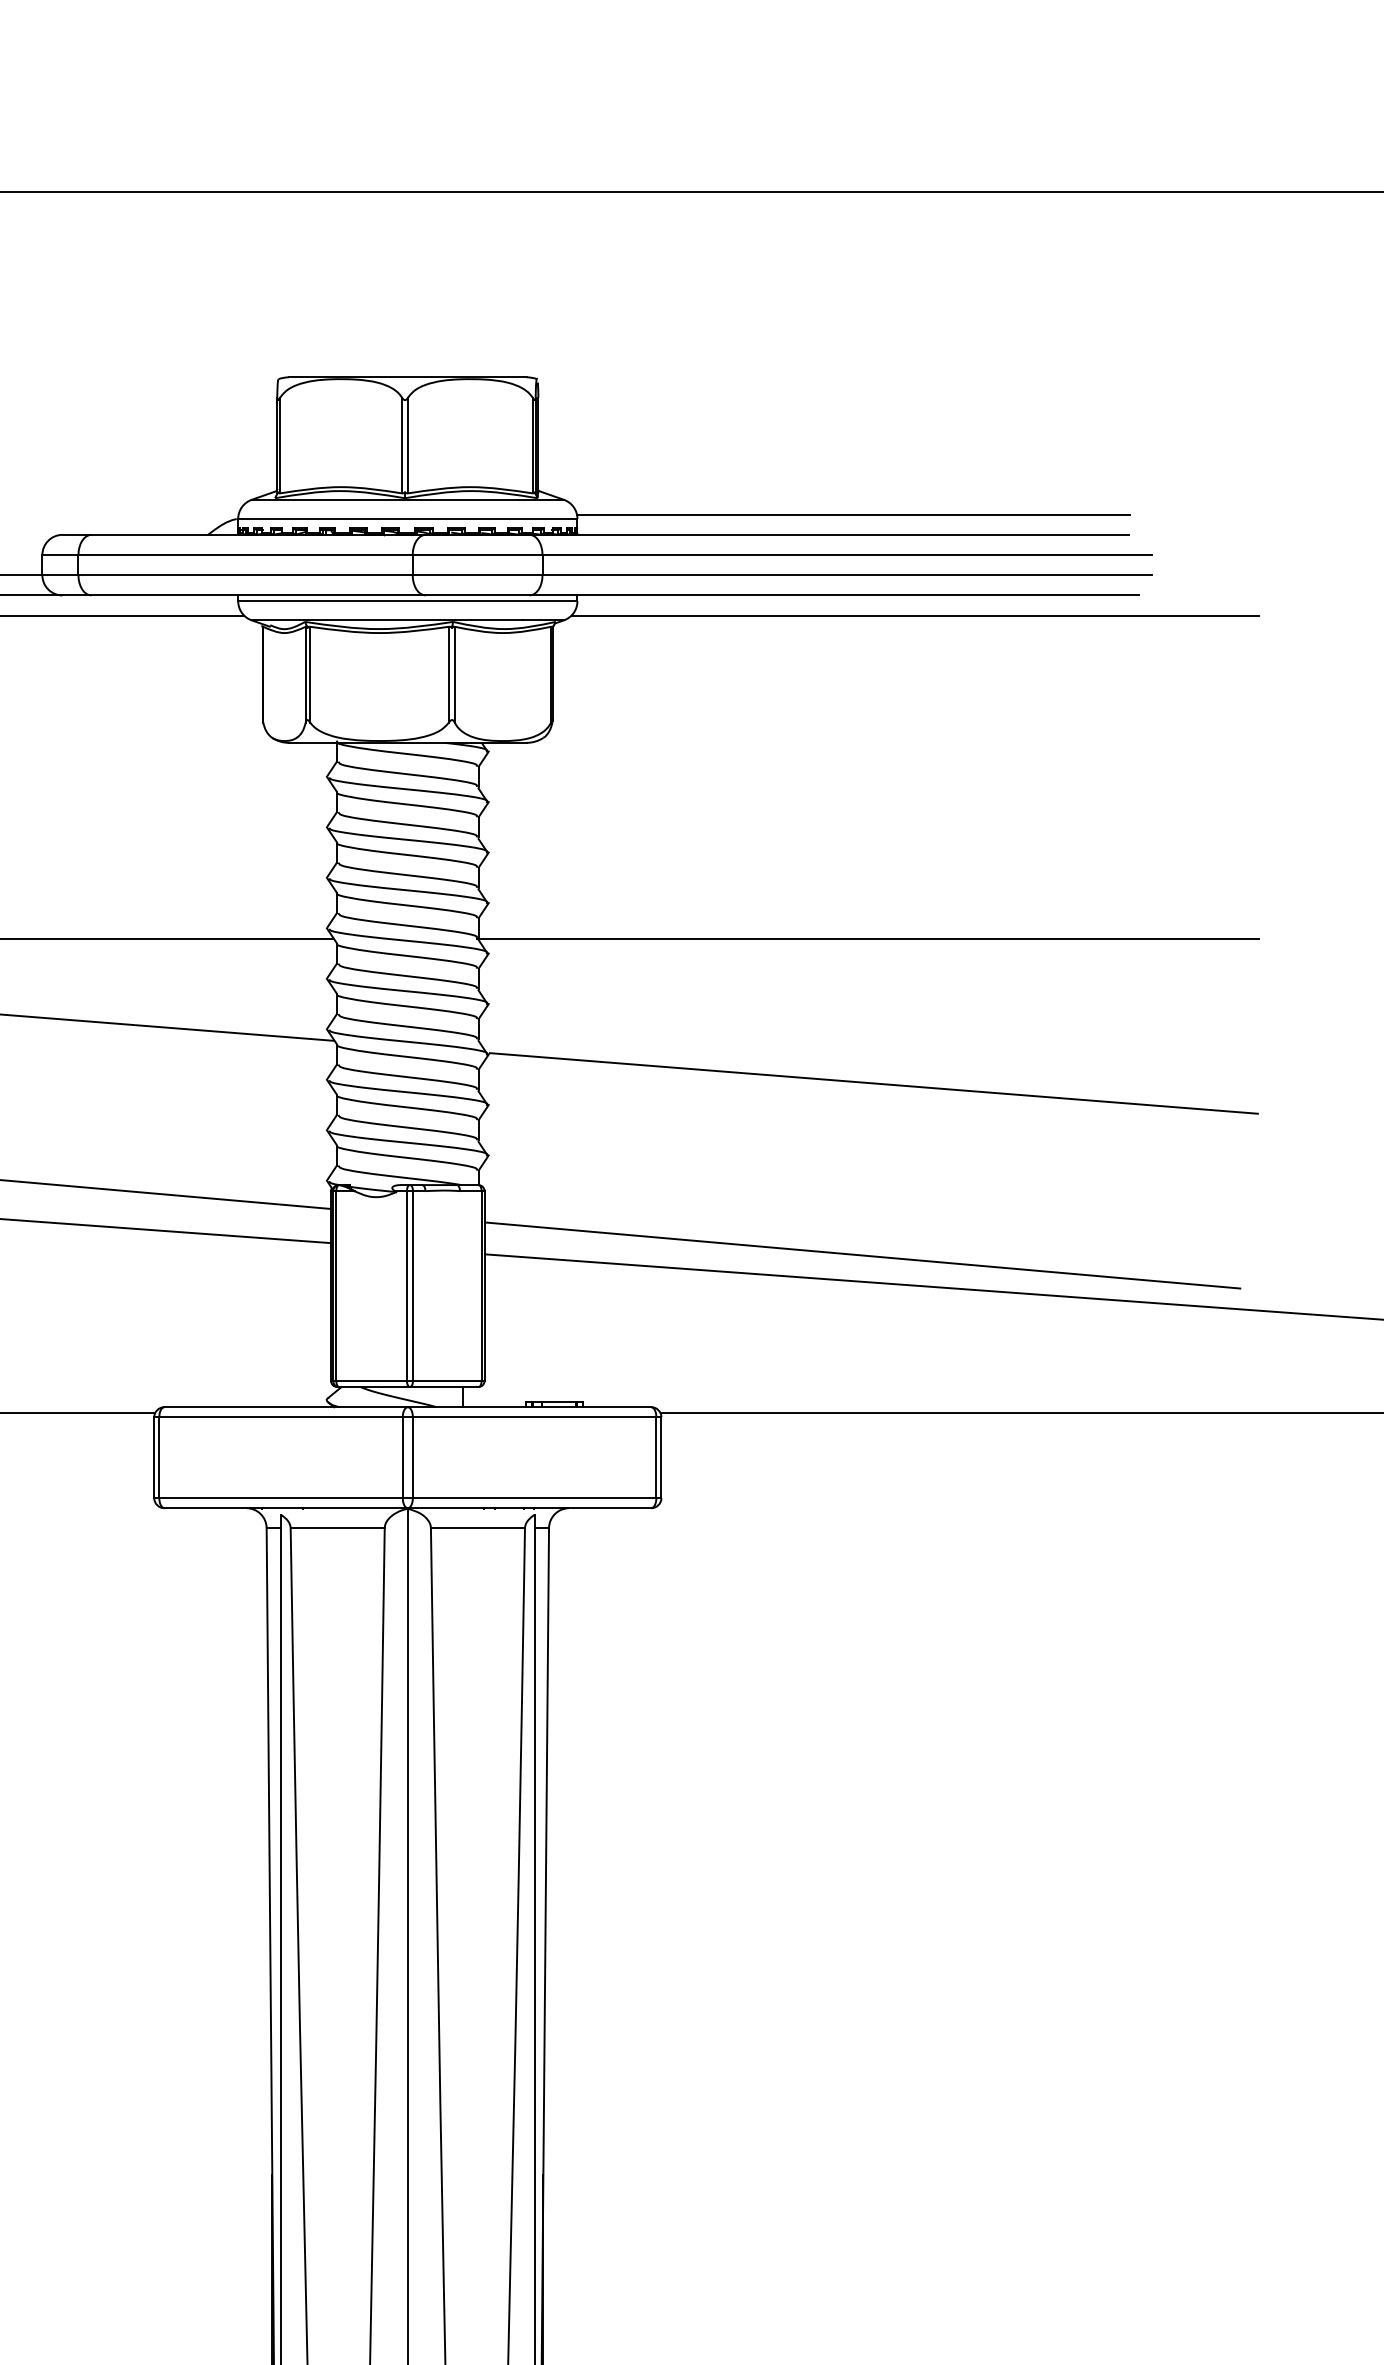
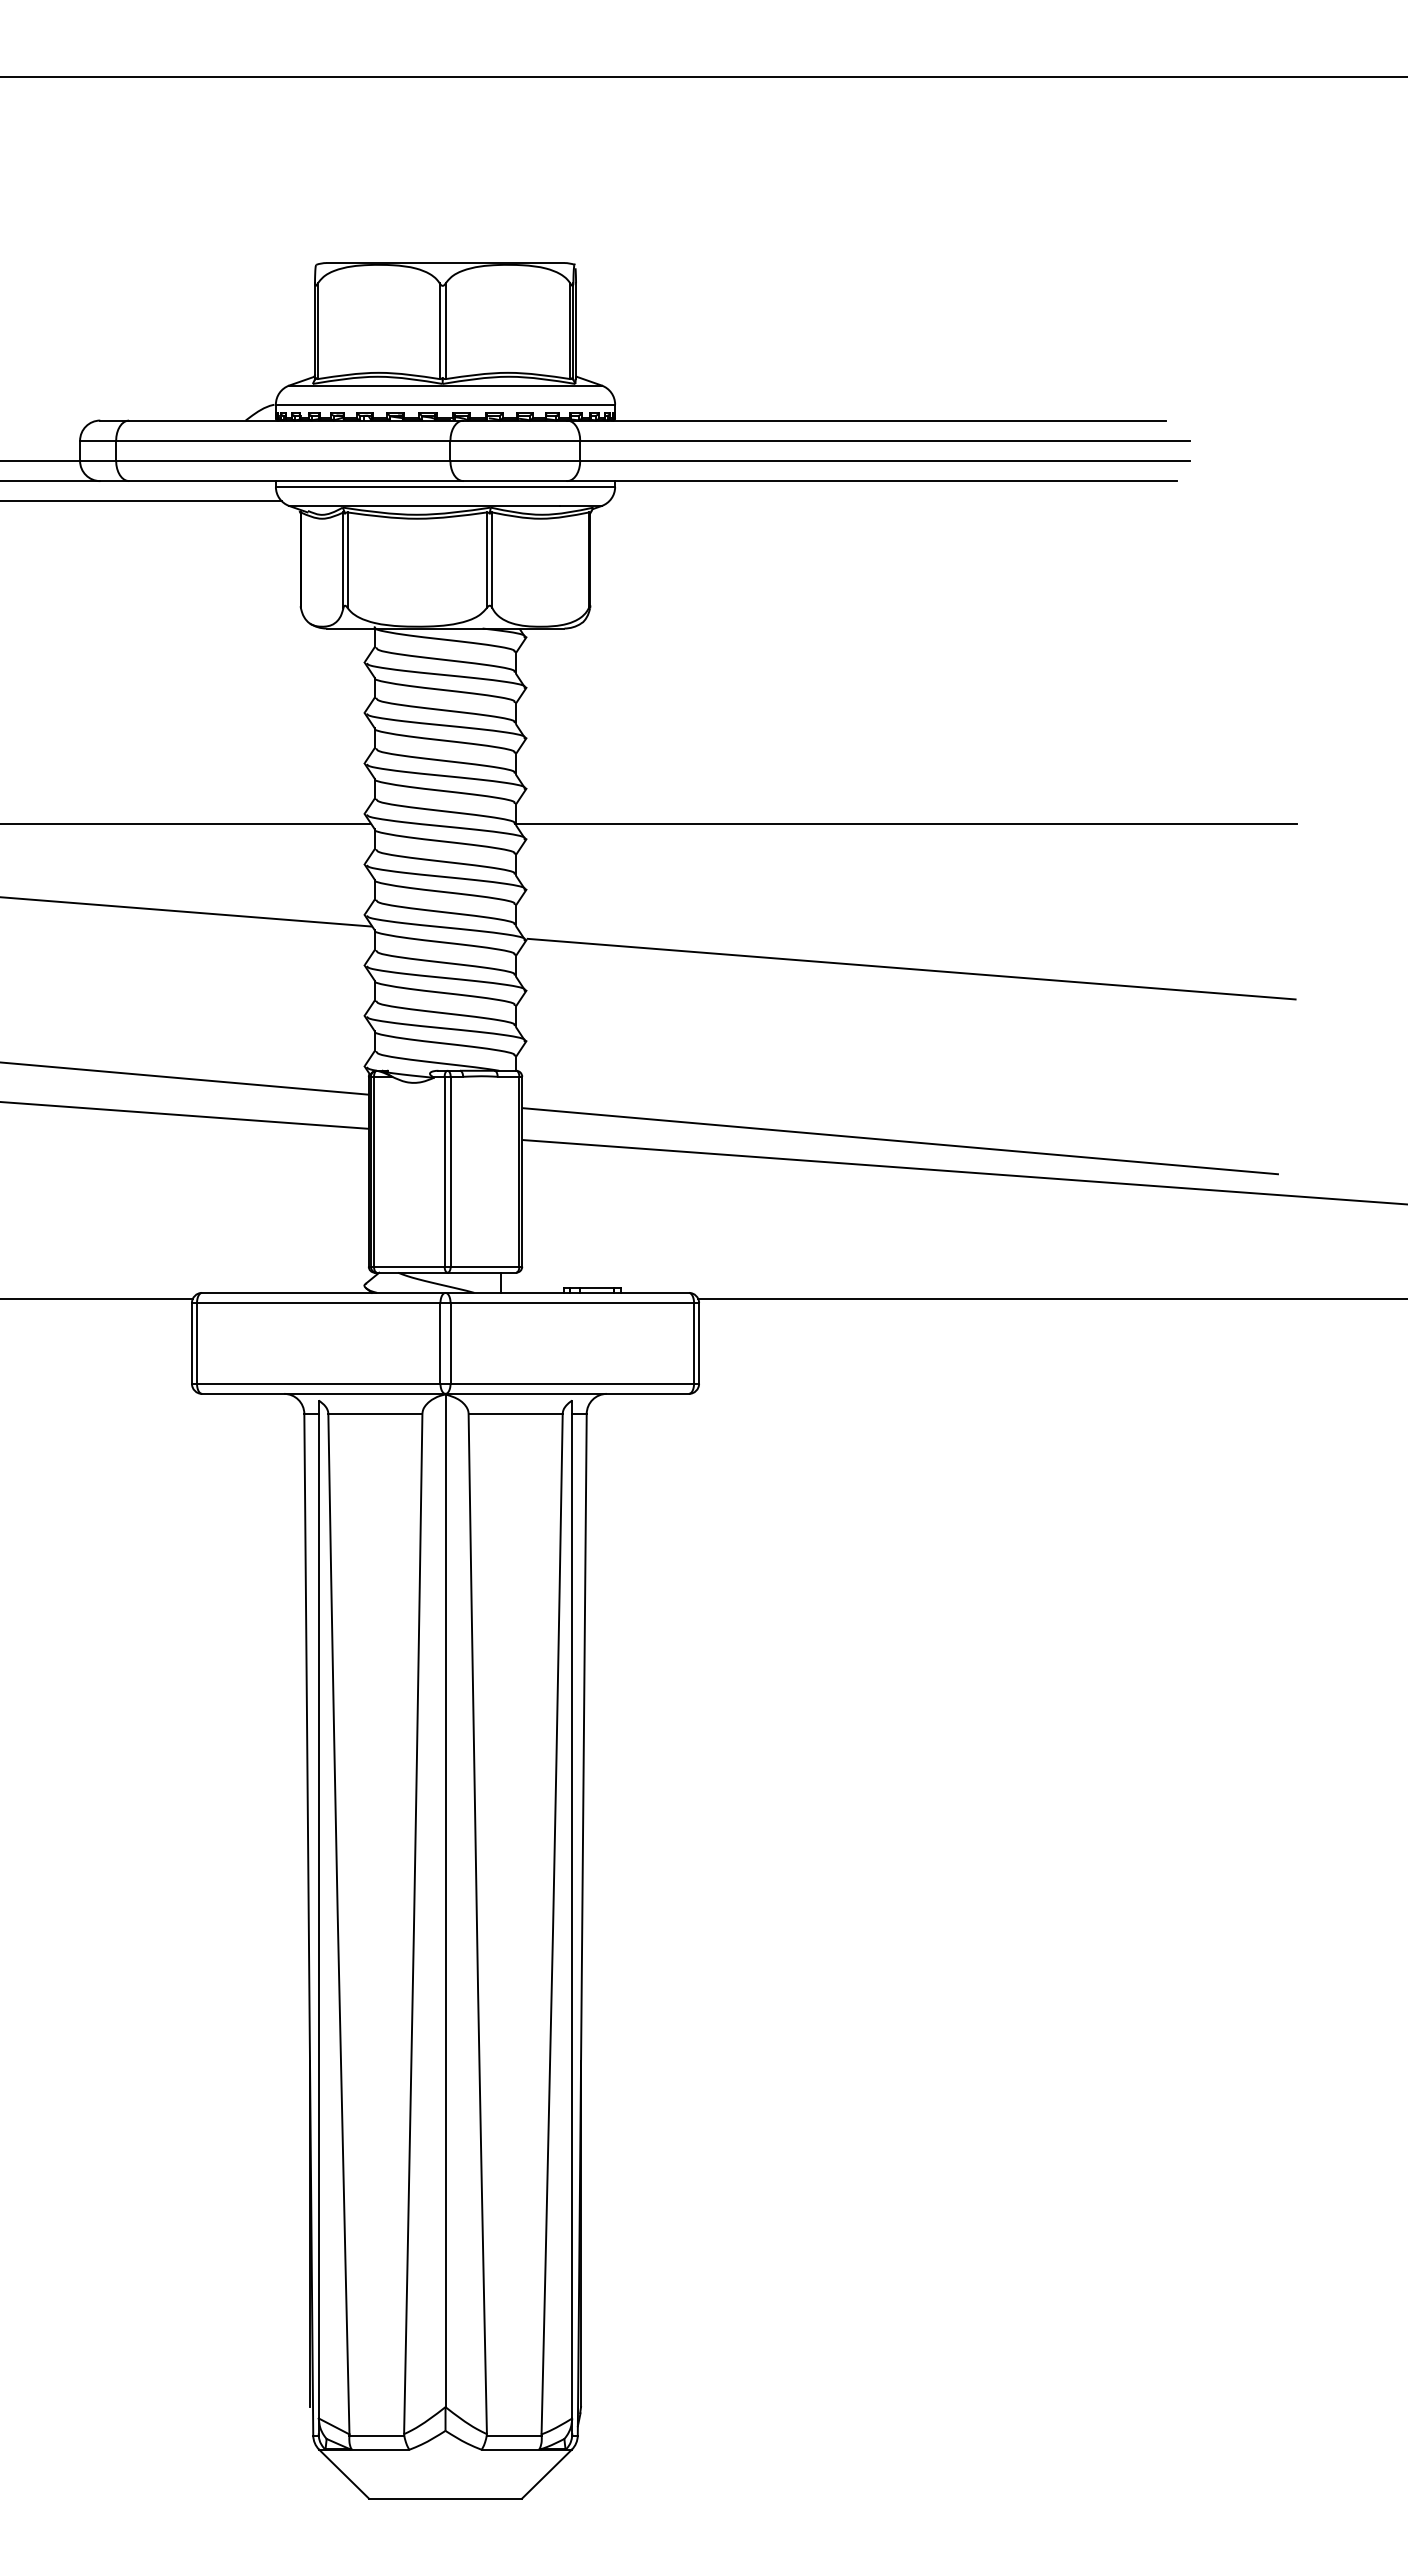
line: (852, 514) -> (890, 400), removed
line: (914, 615) -> (952, 501), removed

